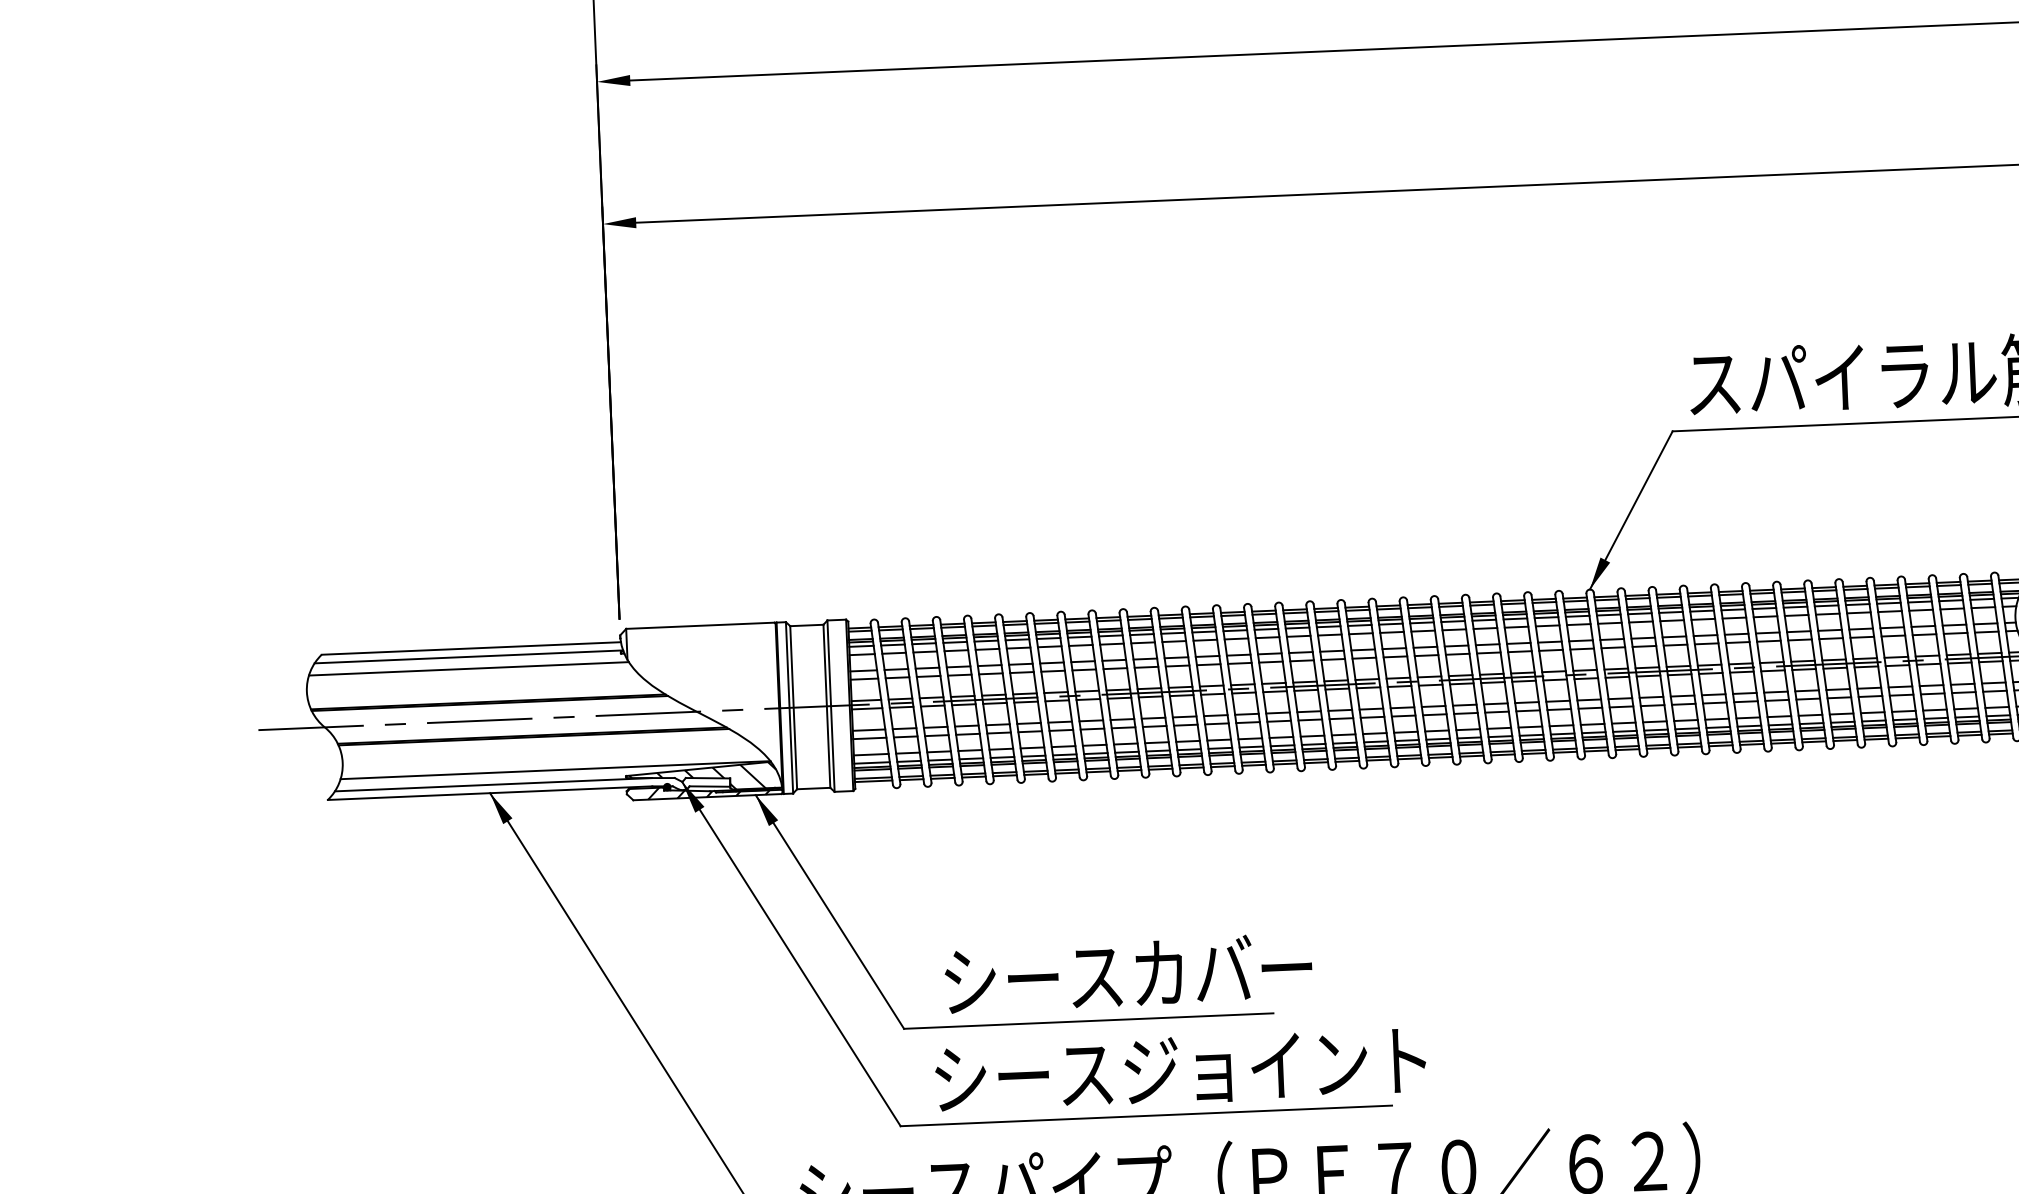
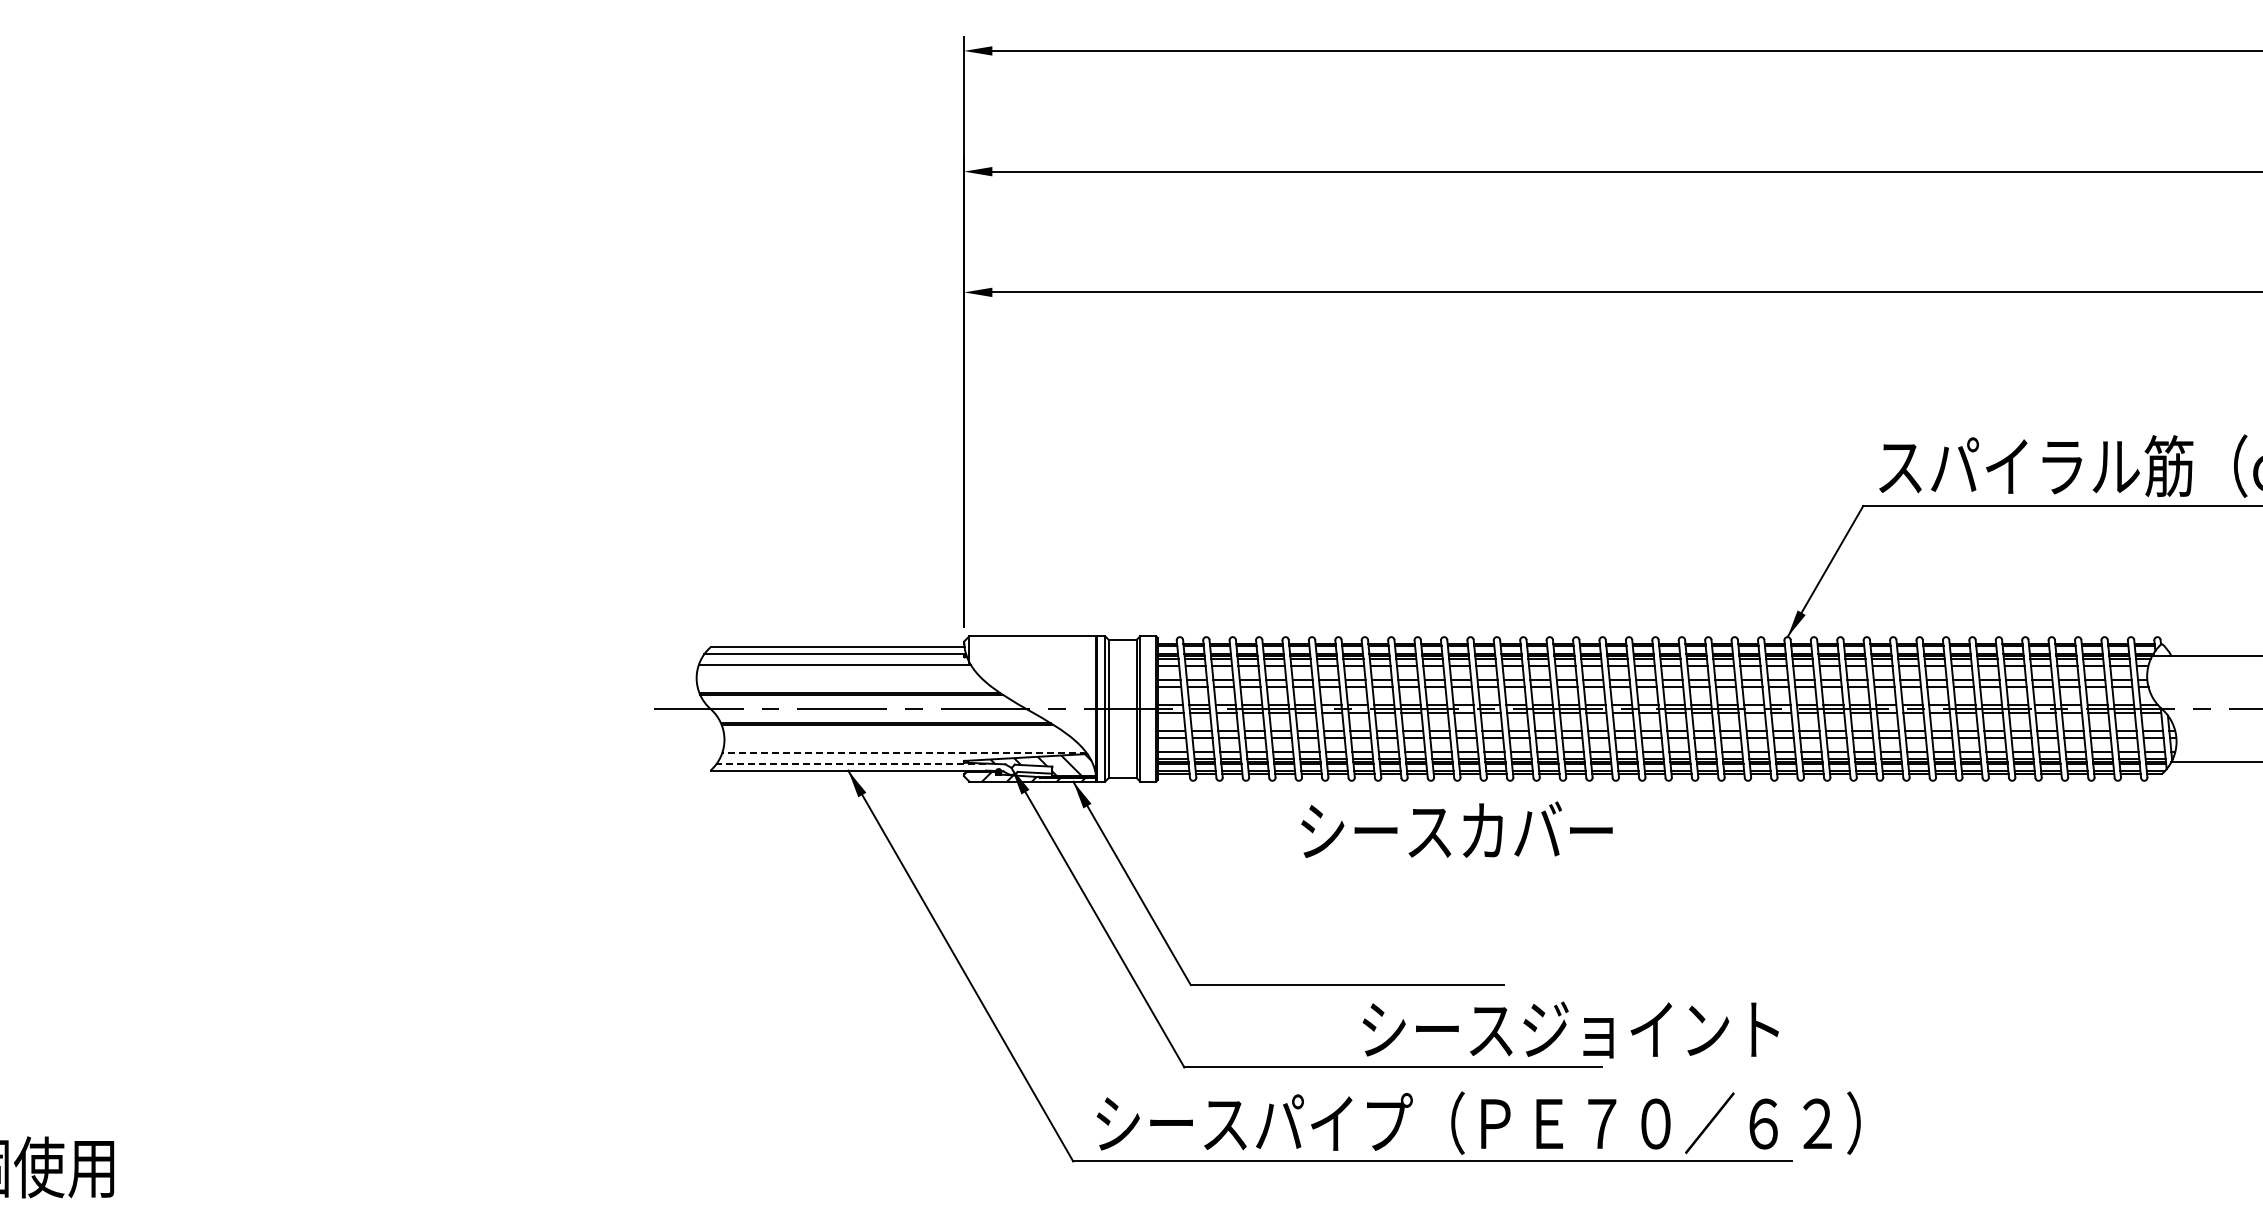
line: (555, 770) -> (904, 753), solid -> dashed
line: (493, 784) -> (851, 763), solid -> dashed
text: (1127, 972) -> (1456, 829), moved
text: (1180, 1069) -> (1570, 1029), moved

